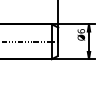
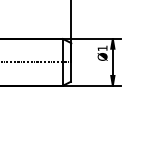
text: (81, 31) -> (102, 48), Ø6 -> Ø1

